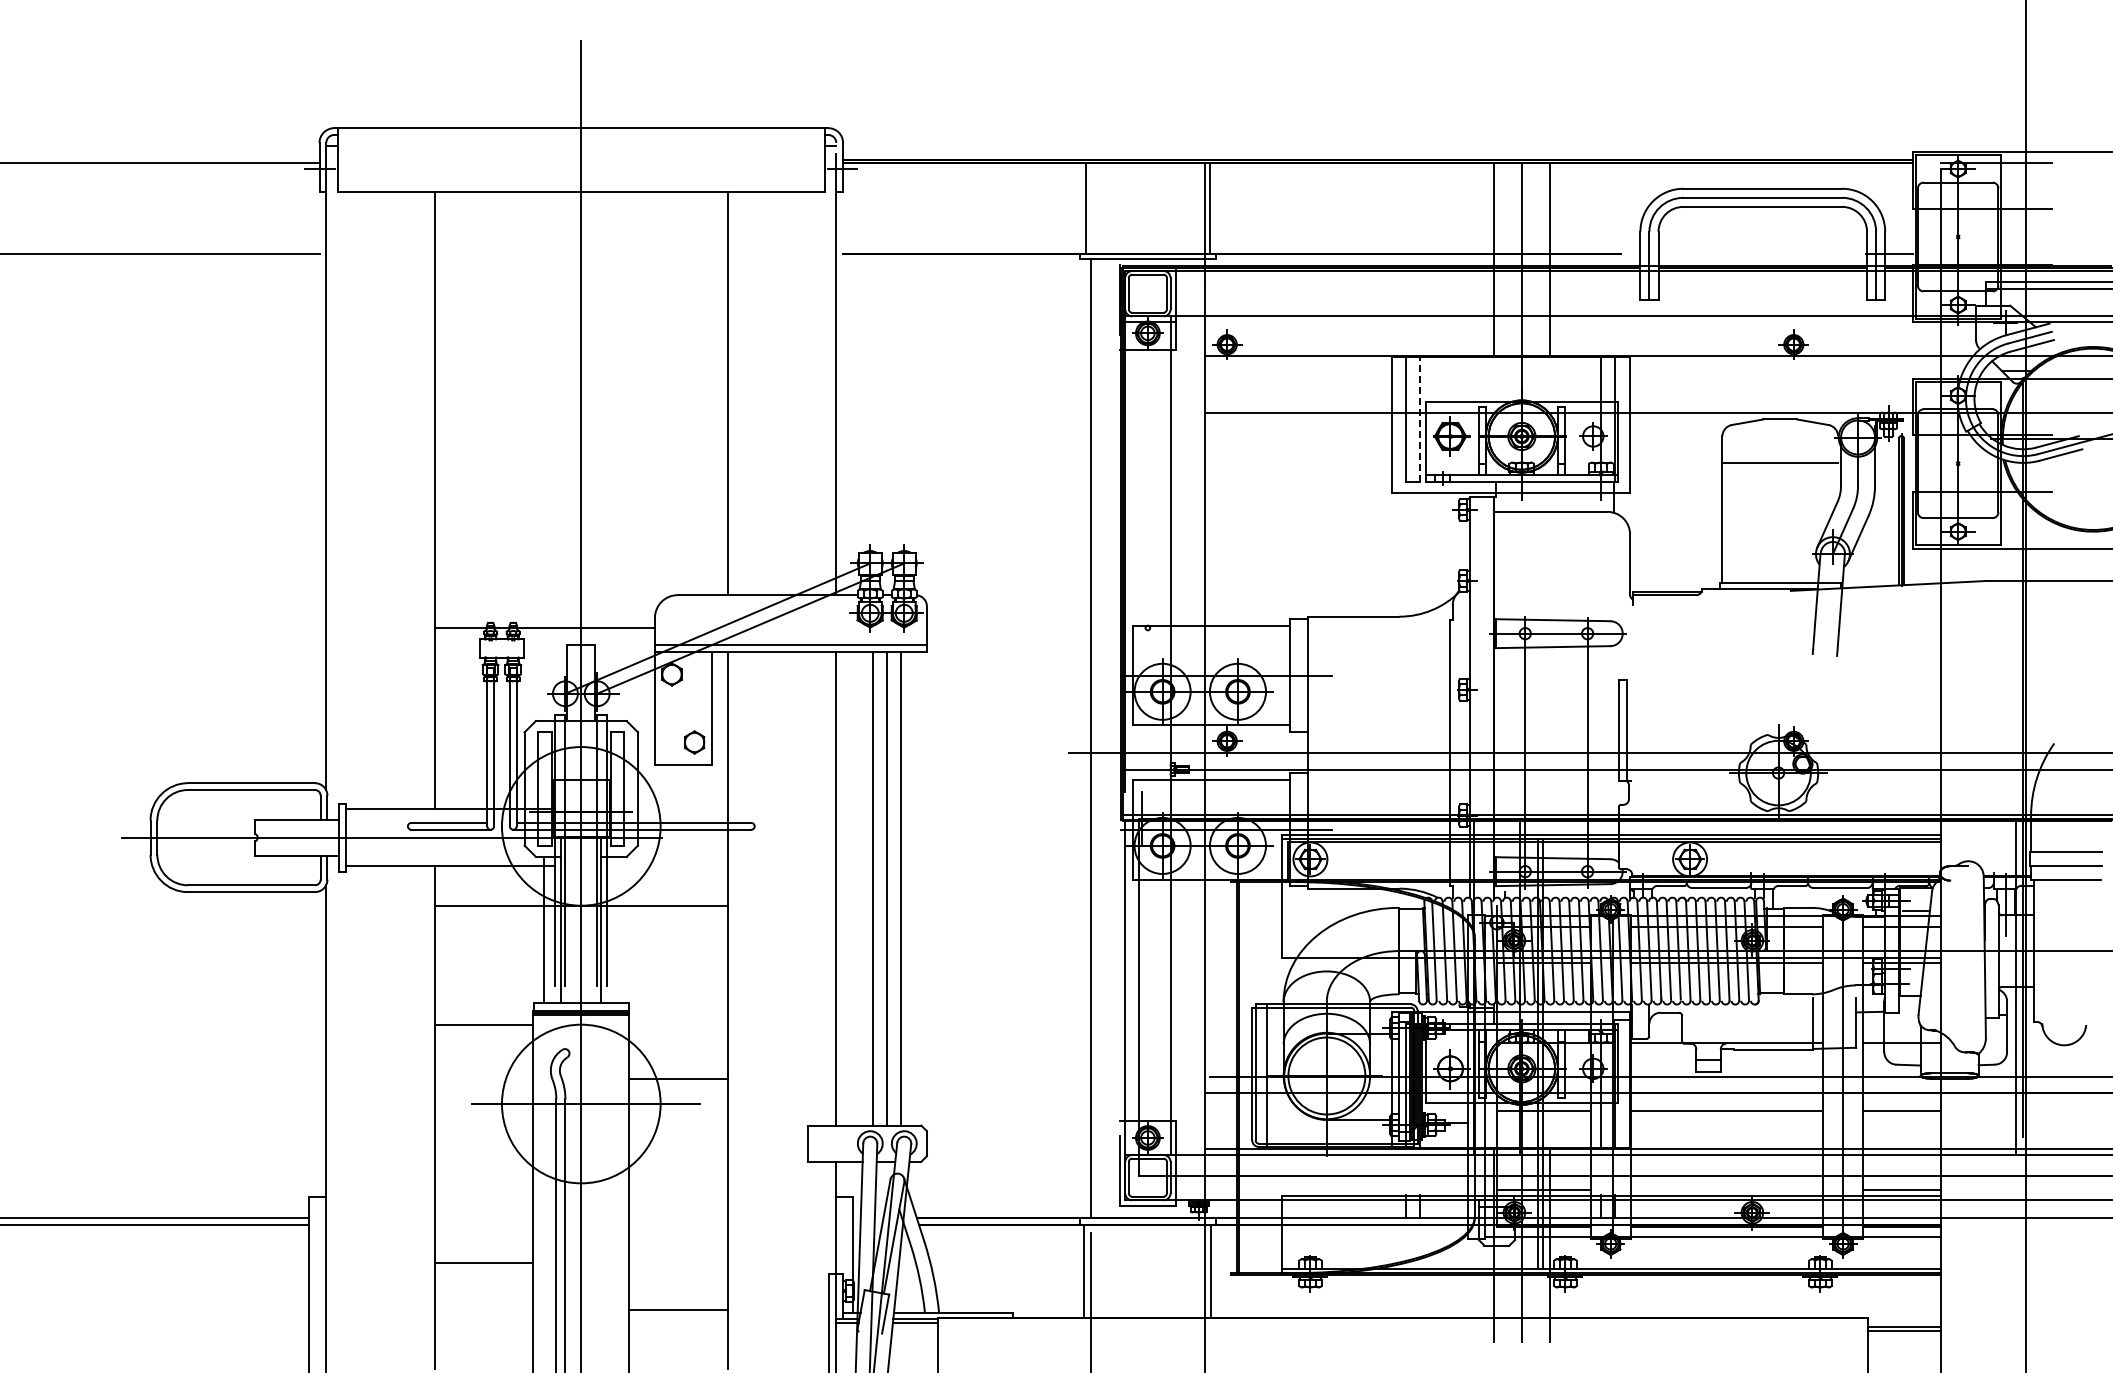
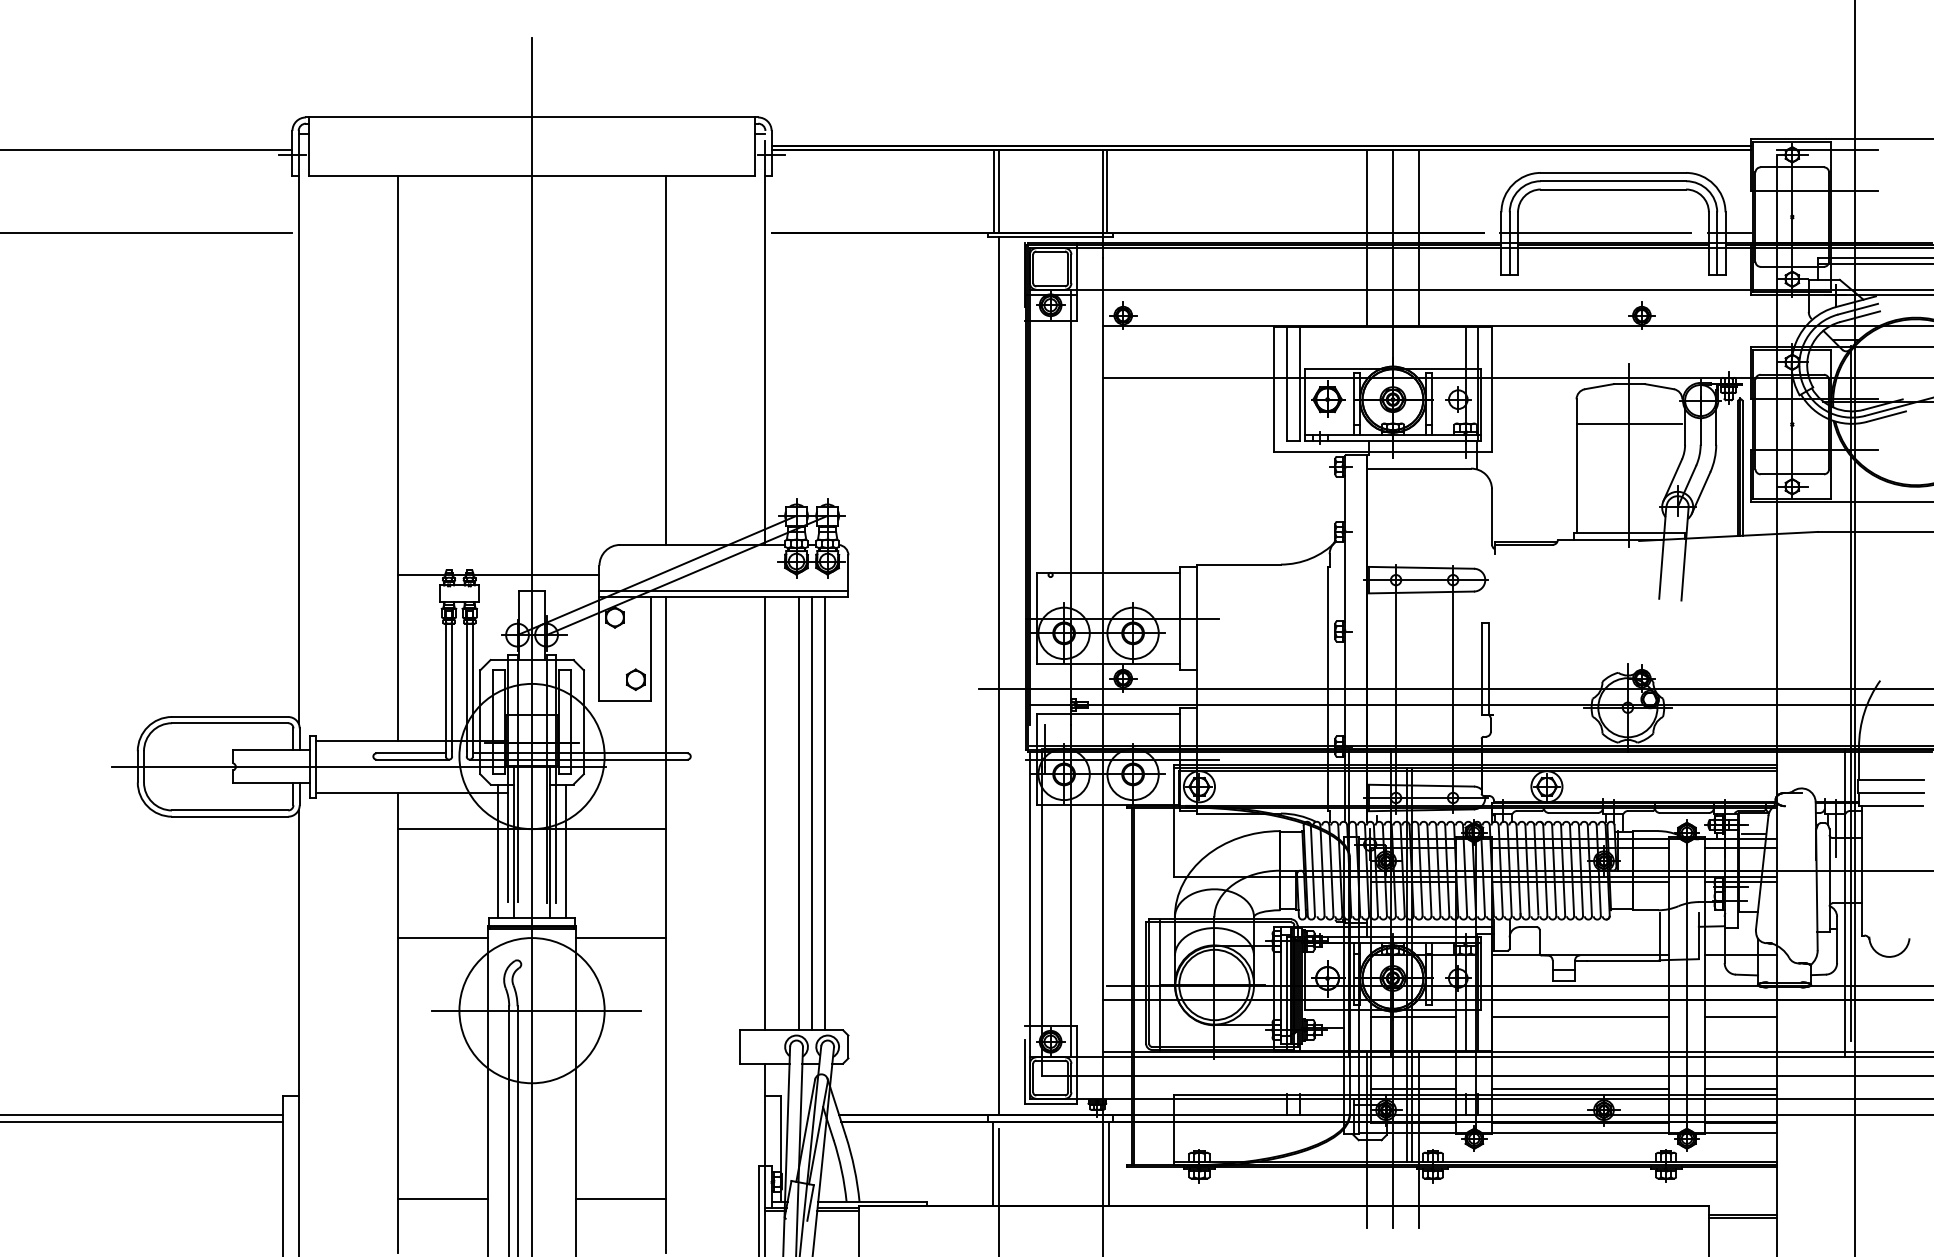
line: (1091, 208) -> (999, 190), added
line: (1743, 254) -> (1595, 233), added
line: (1419, 419) -> (1299, 384), dashed -> solid
line: (1780, 497) -> (1629, 455), added
line: (618, 929) -> (566, 850), added
line: (678, 1078) -> (621, 937), moved
line: (1726, 1190) -> (1580, 1089), added
line: (484, 1263) -> (443, 1199), moved

